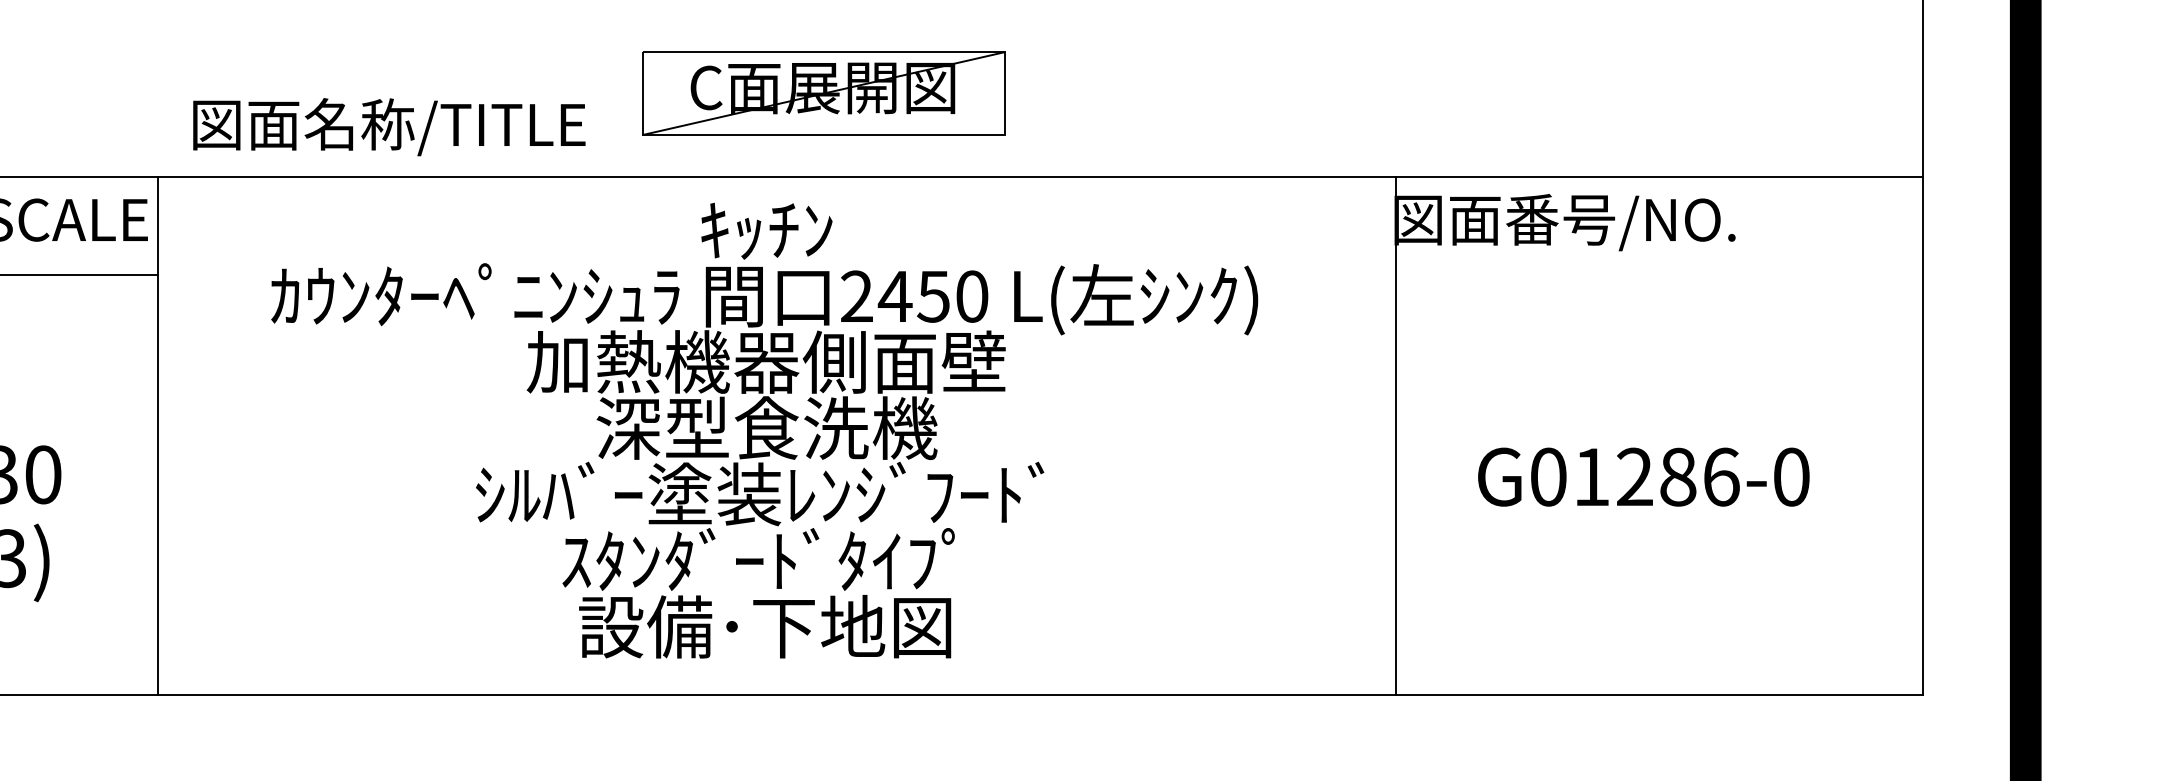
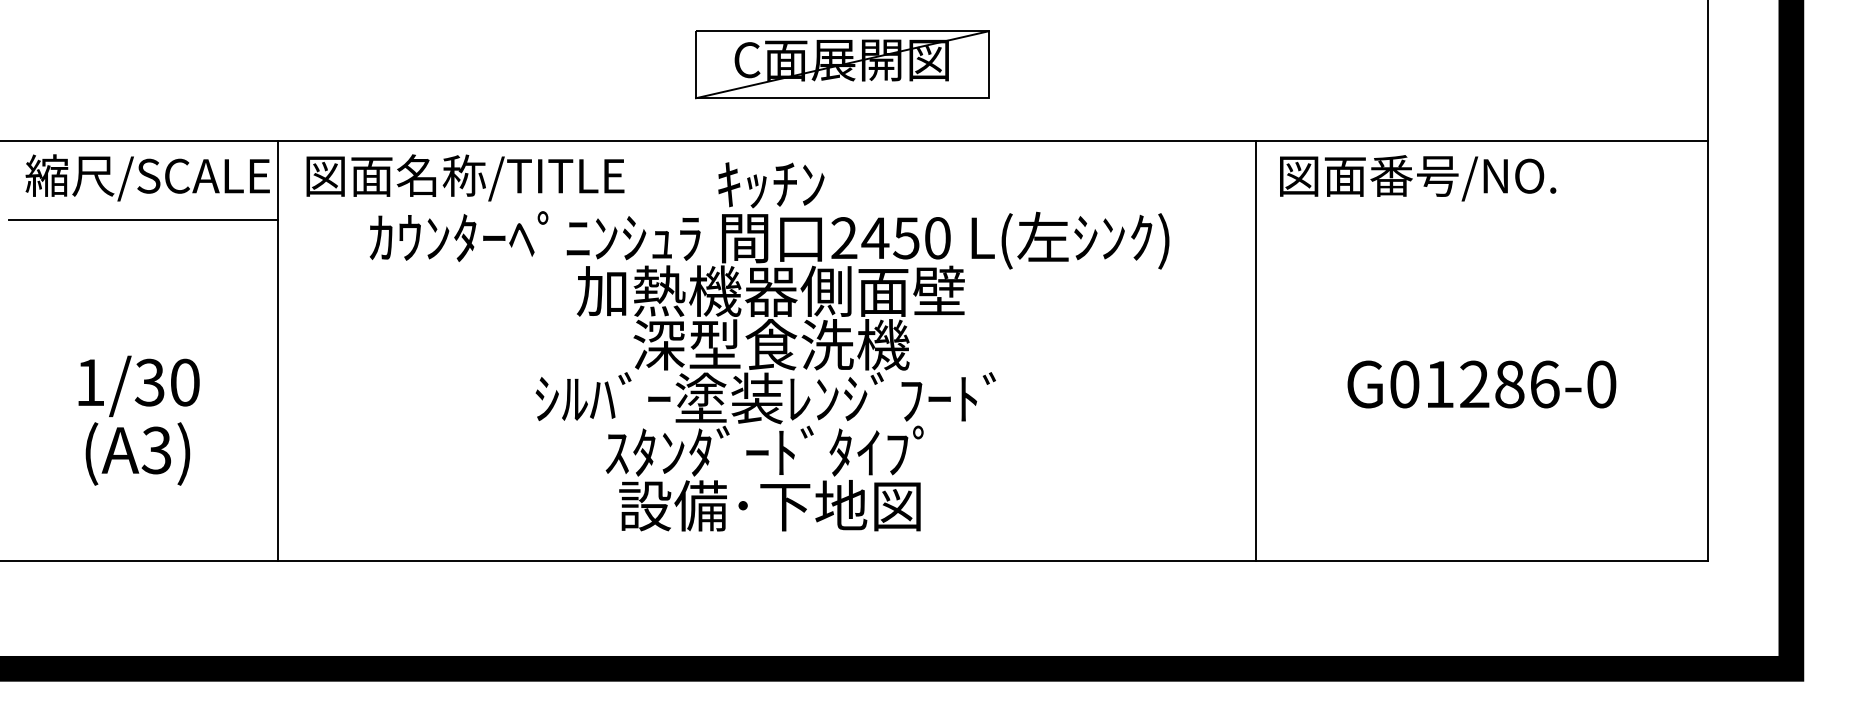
part: (823, 93) -> (842, 64), moved
text: (389, 126) -> (465, 177), moved
line: (1396, 435) -> (1255, 350), moved

